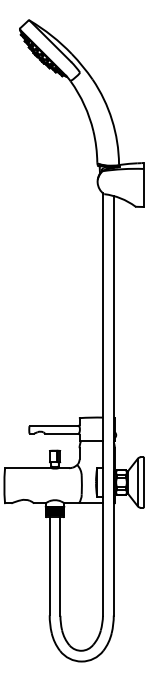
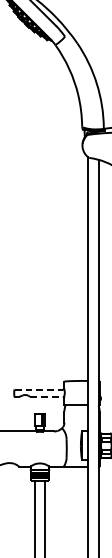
line: (54, 426) -> (39, 389), solid -> dashed
line: (61, 433) -> (46, 396), solid -> dashed

